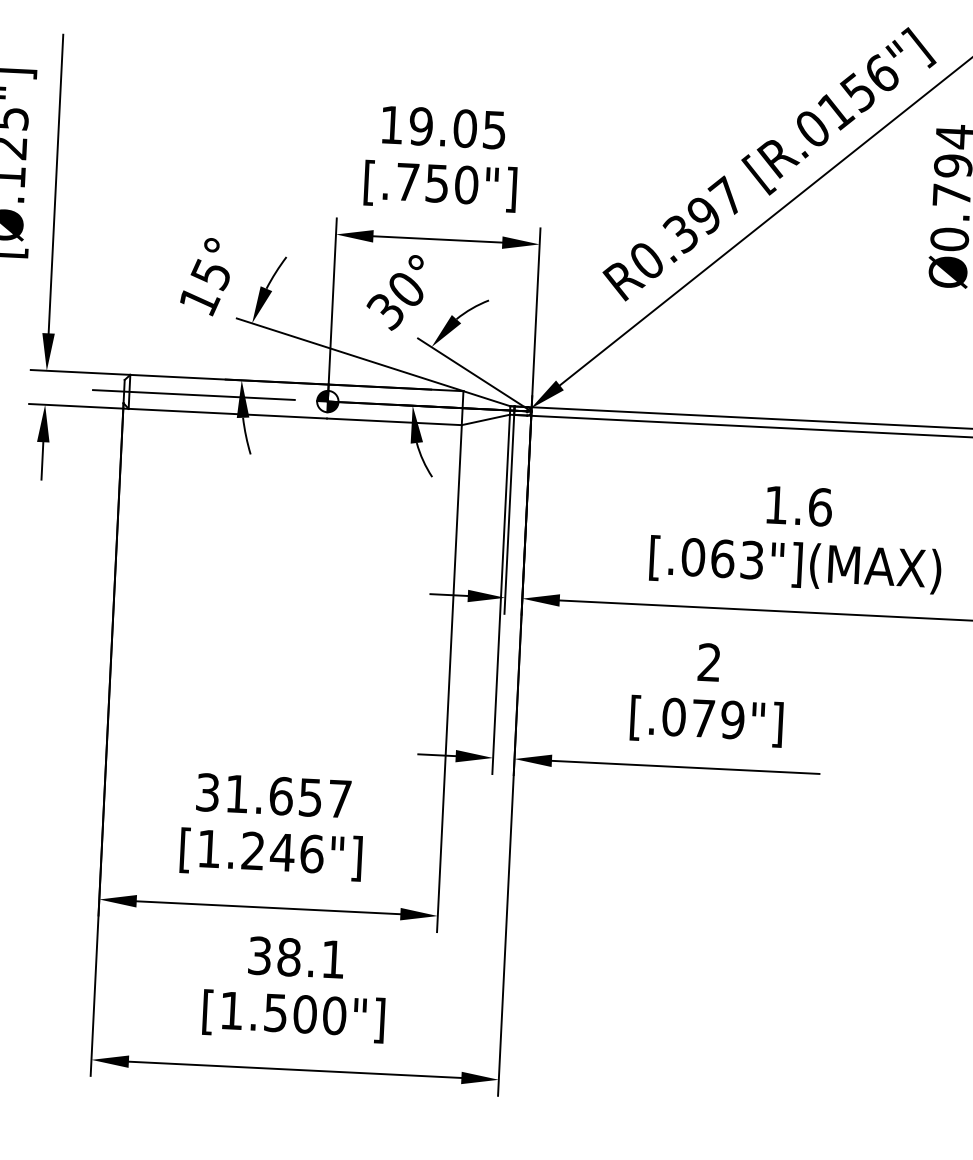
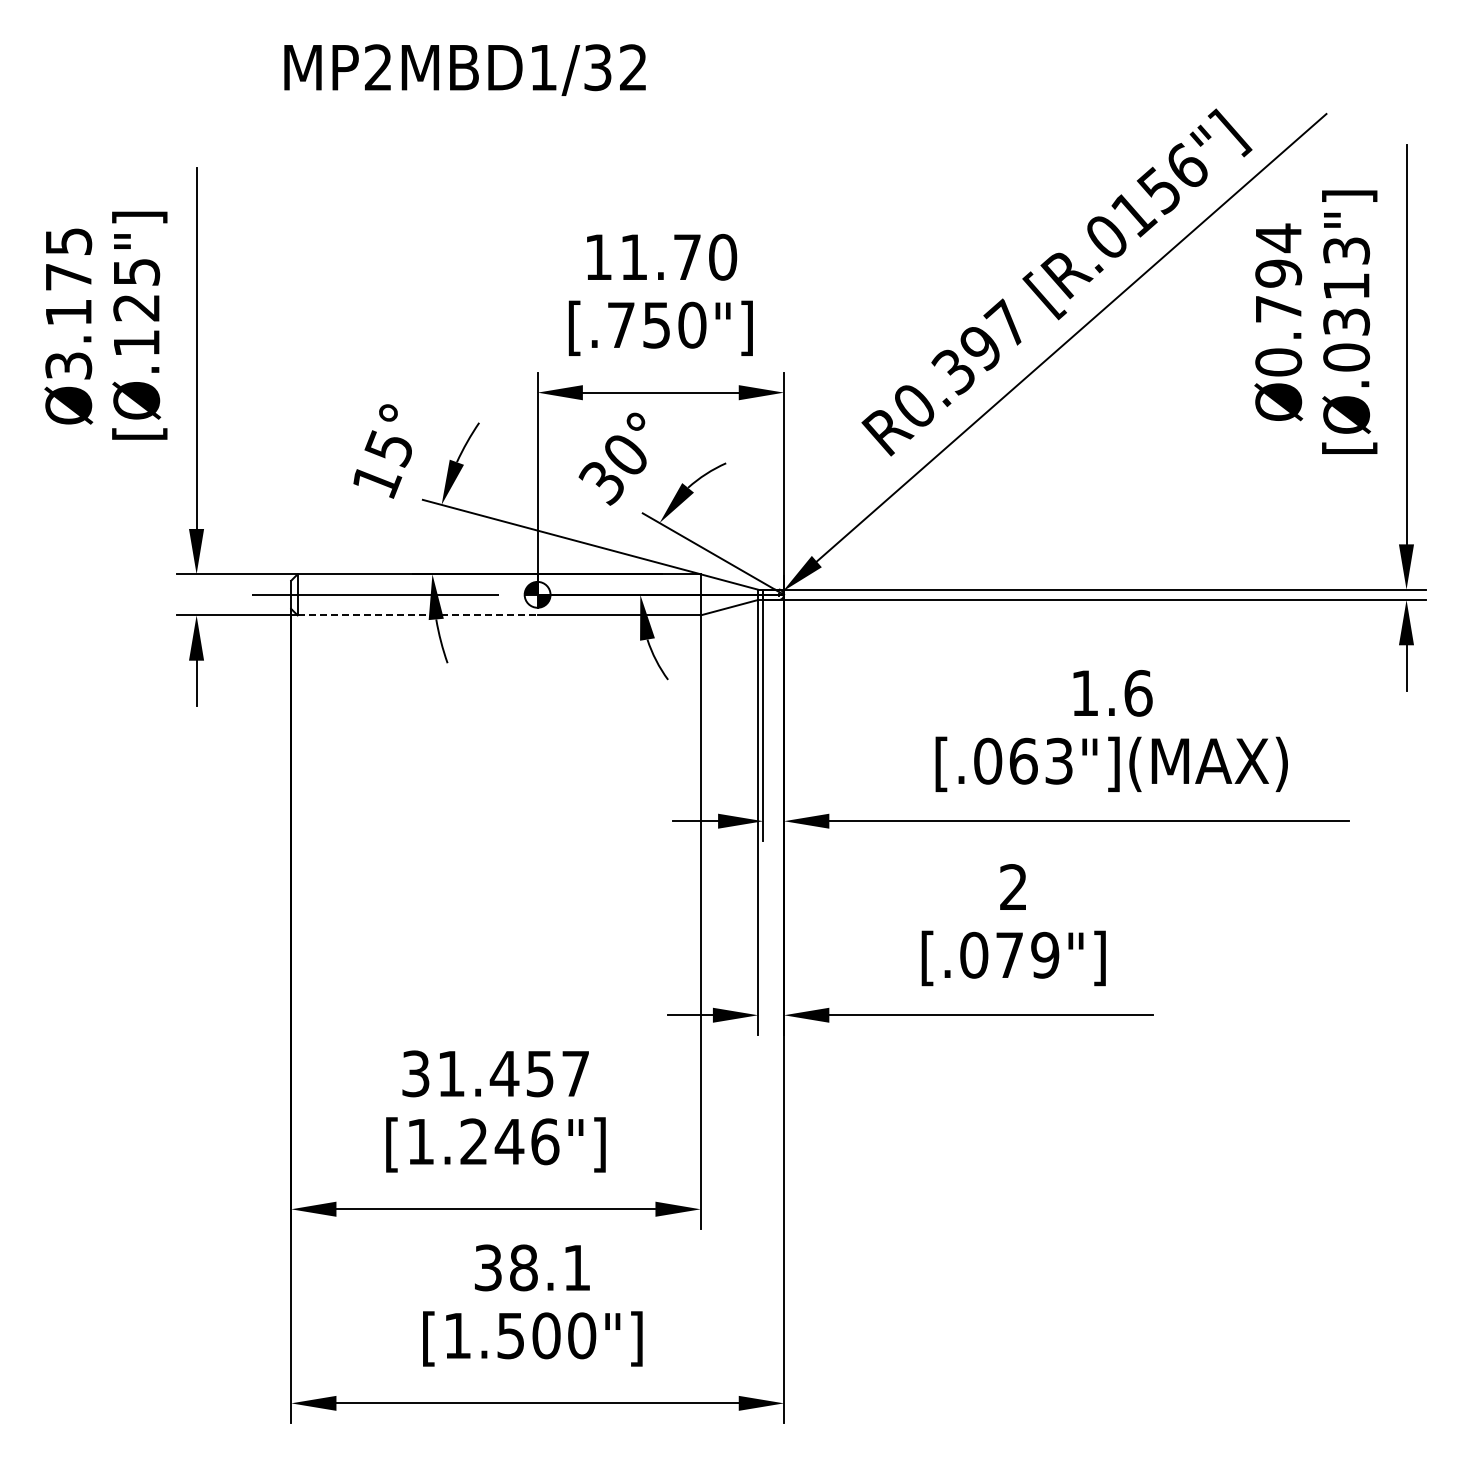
text: (457, 127) -> (678, 256), 19.05 -> 11.70
line: (227, 413) -> (417, 615), solid -> dashed
text: (281, 795) -> (504, 1073), 31.657 -> 31.457

